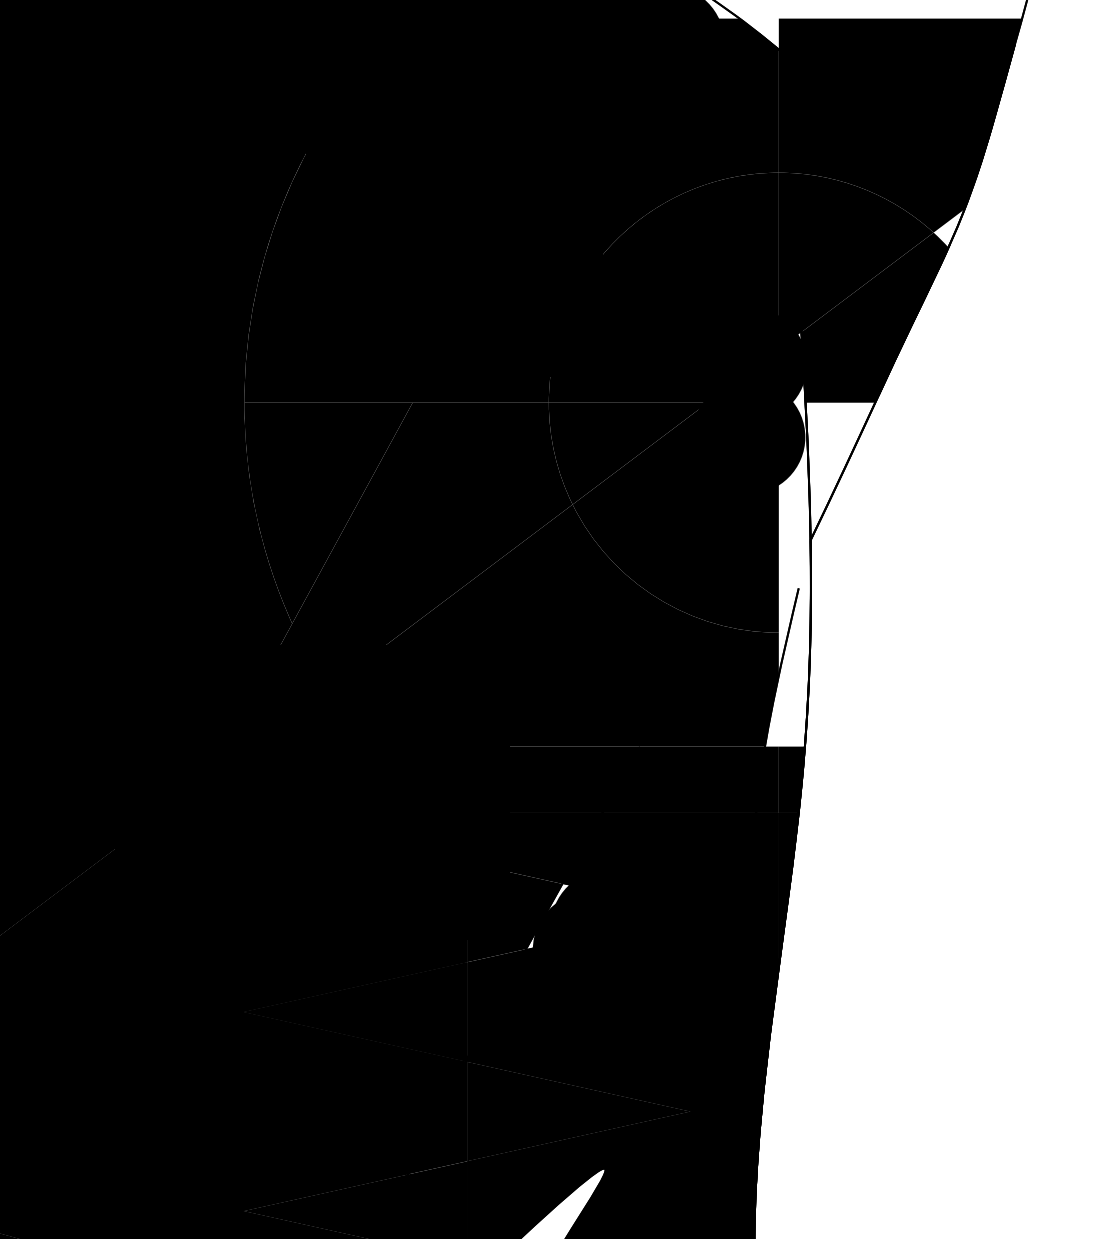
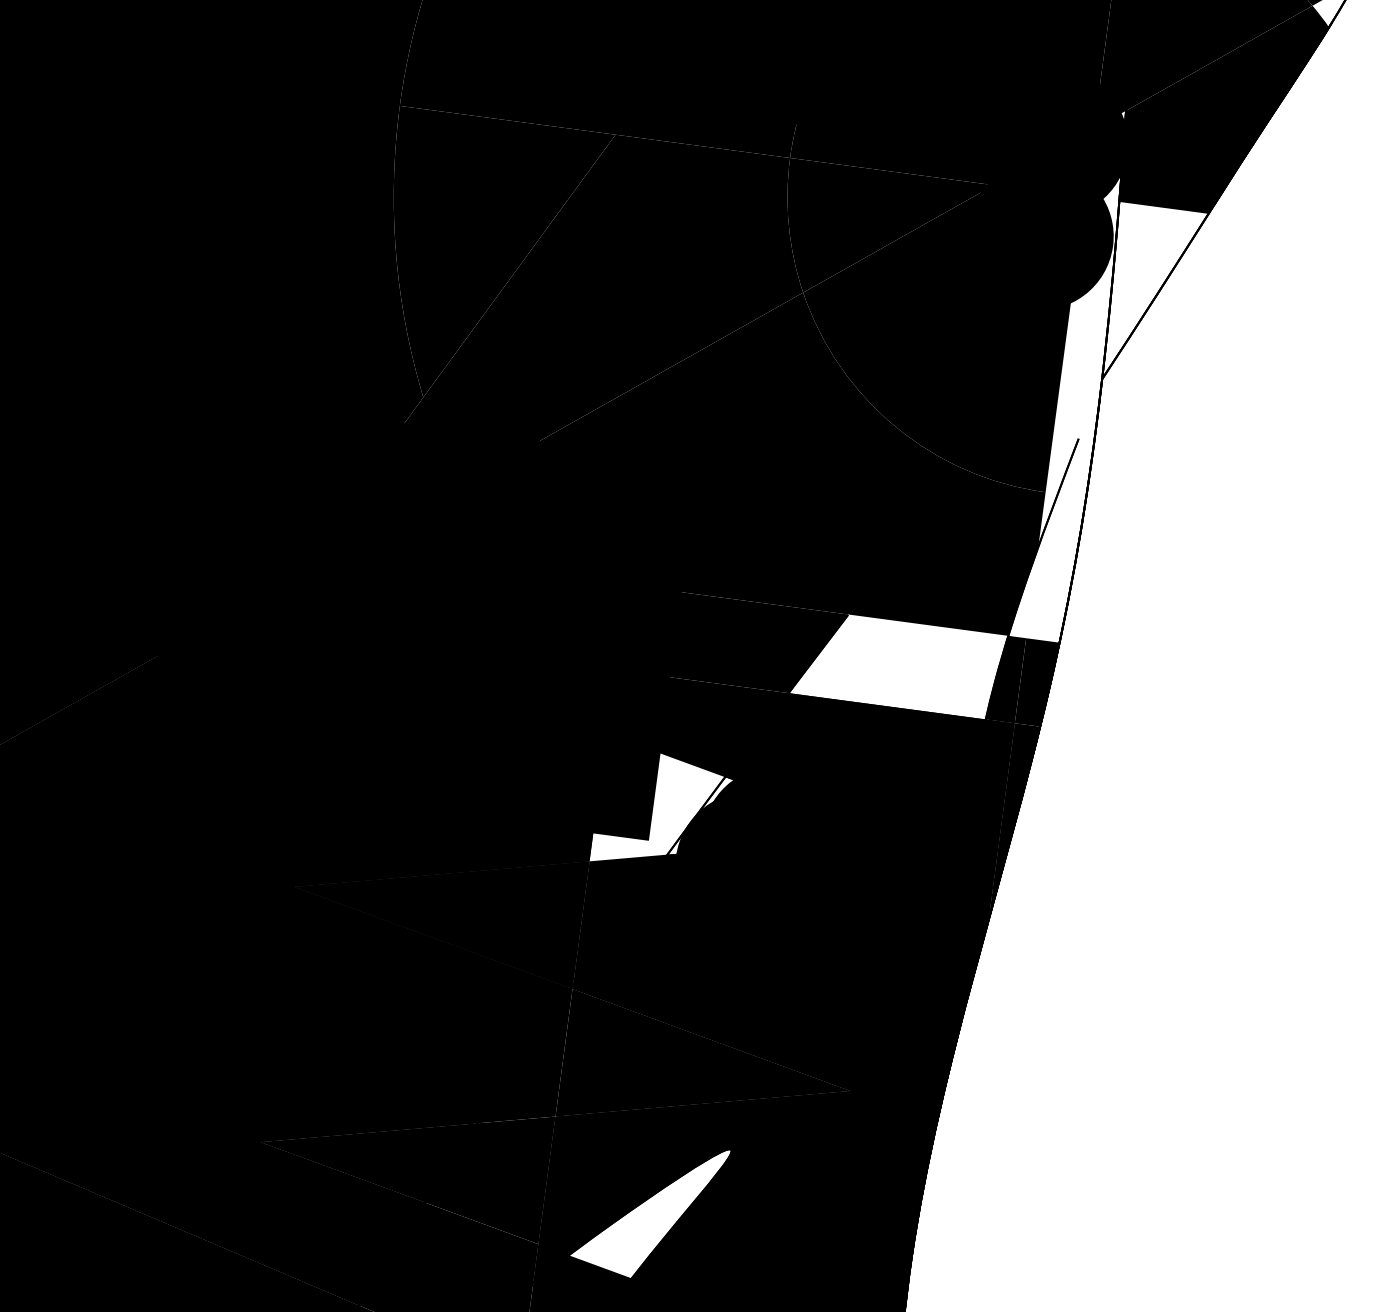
fill: (683, 779) -> (898, 664), removed
fill: (514, 912) -> (658, 805), removed

